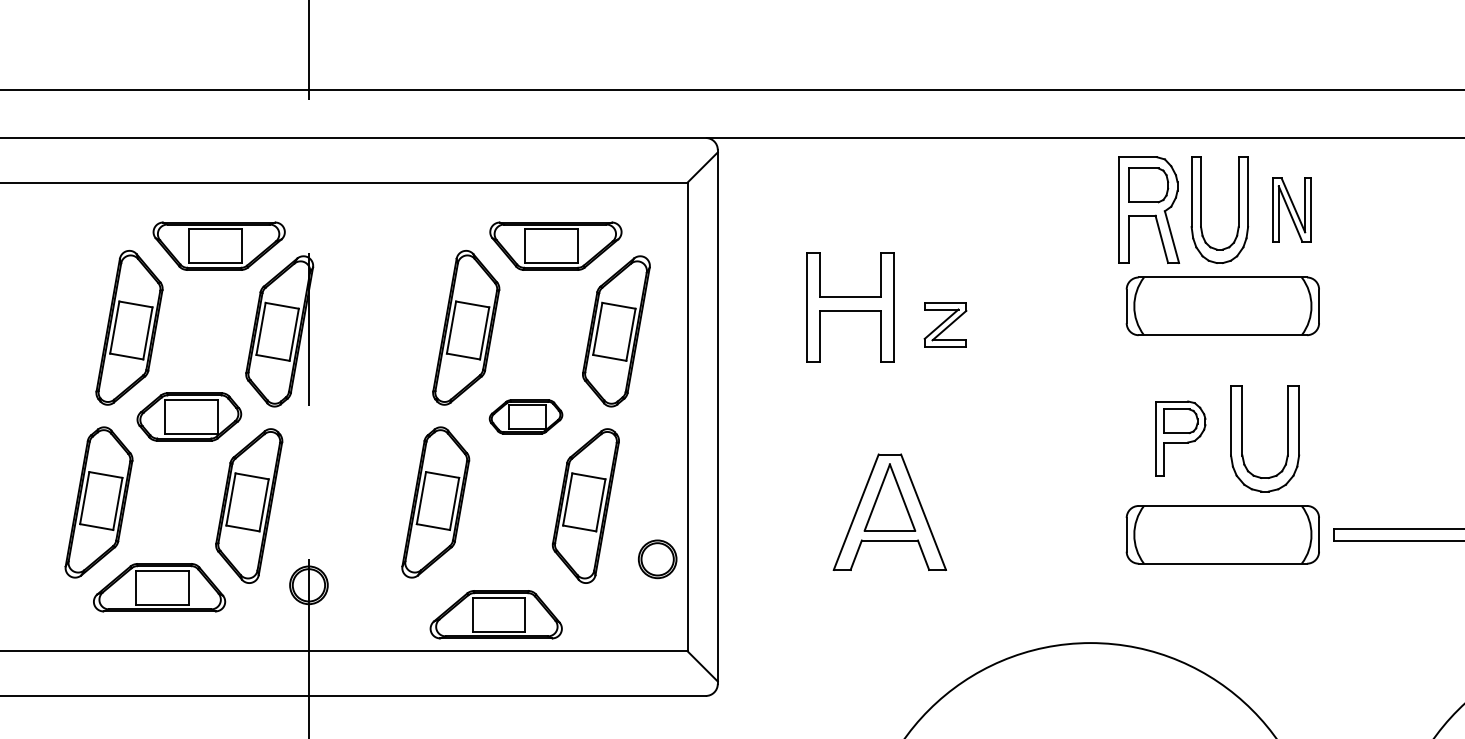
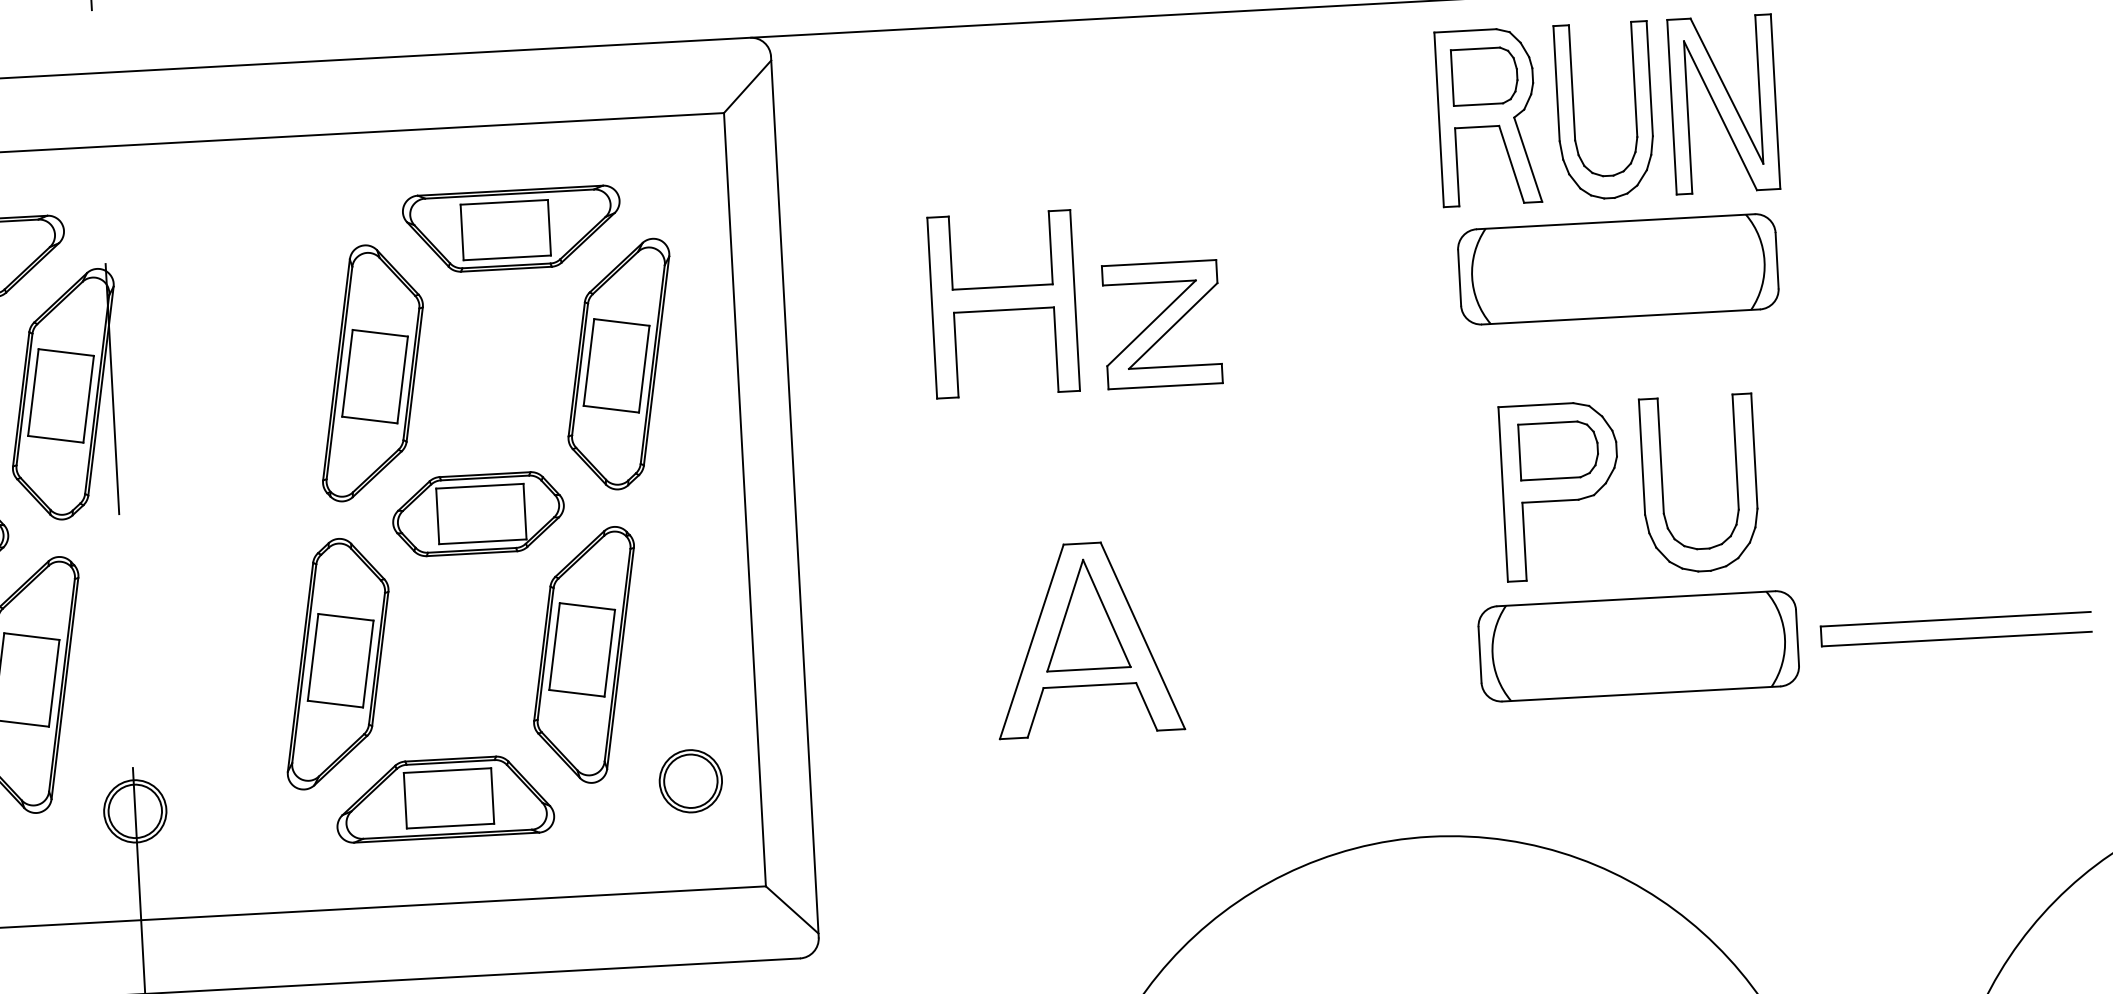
part: (1291, 209) -> (1722, 103), size x1.67
part: (945, 324) -> (1162, 324), size x1.67
part: (525, 416) -> (477, 513), size x1.43
part: (1180, 438) -> (1560, 491), size x1.43
part: (657, 559) -> (690, 781), moved
part: (495, 614) -> (443, 798), moved

